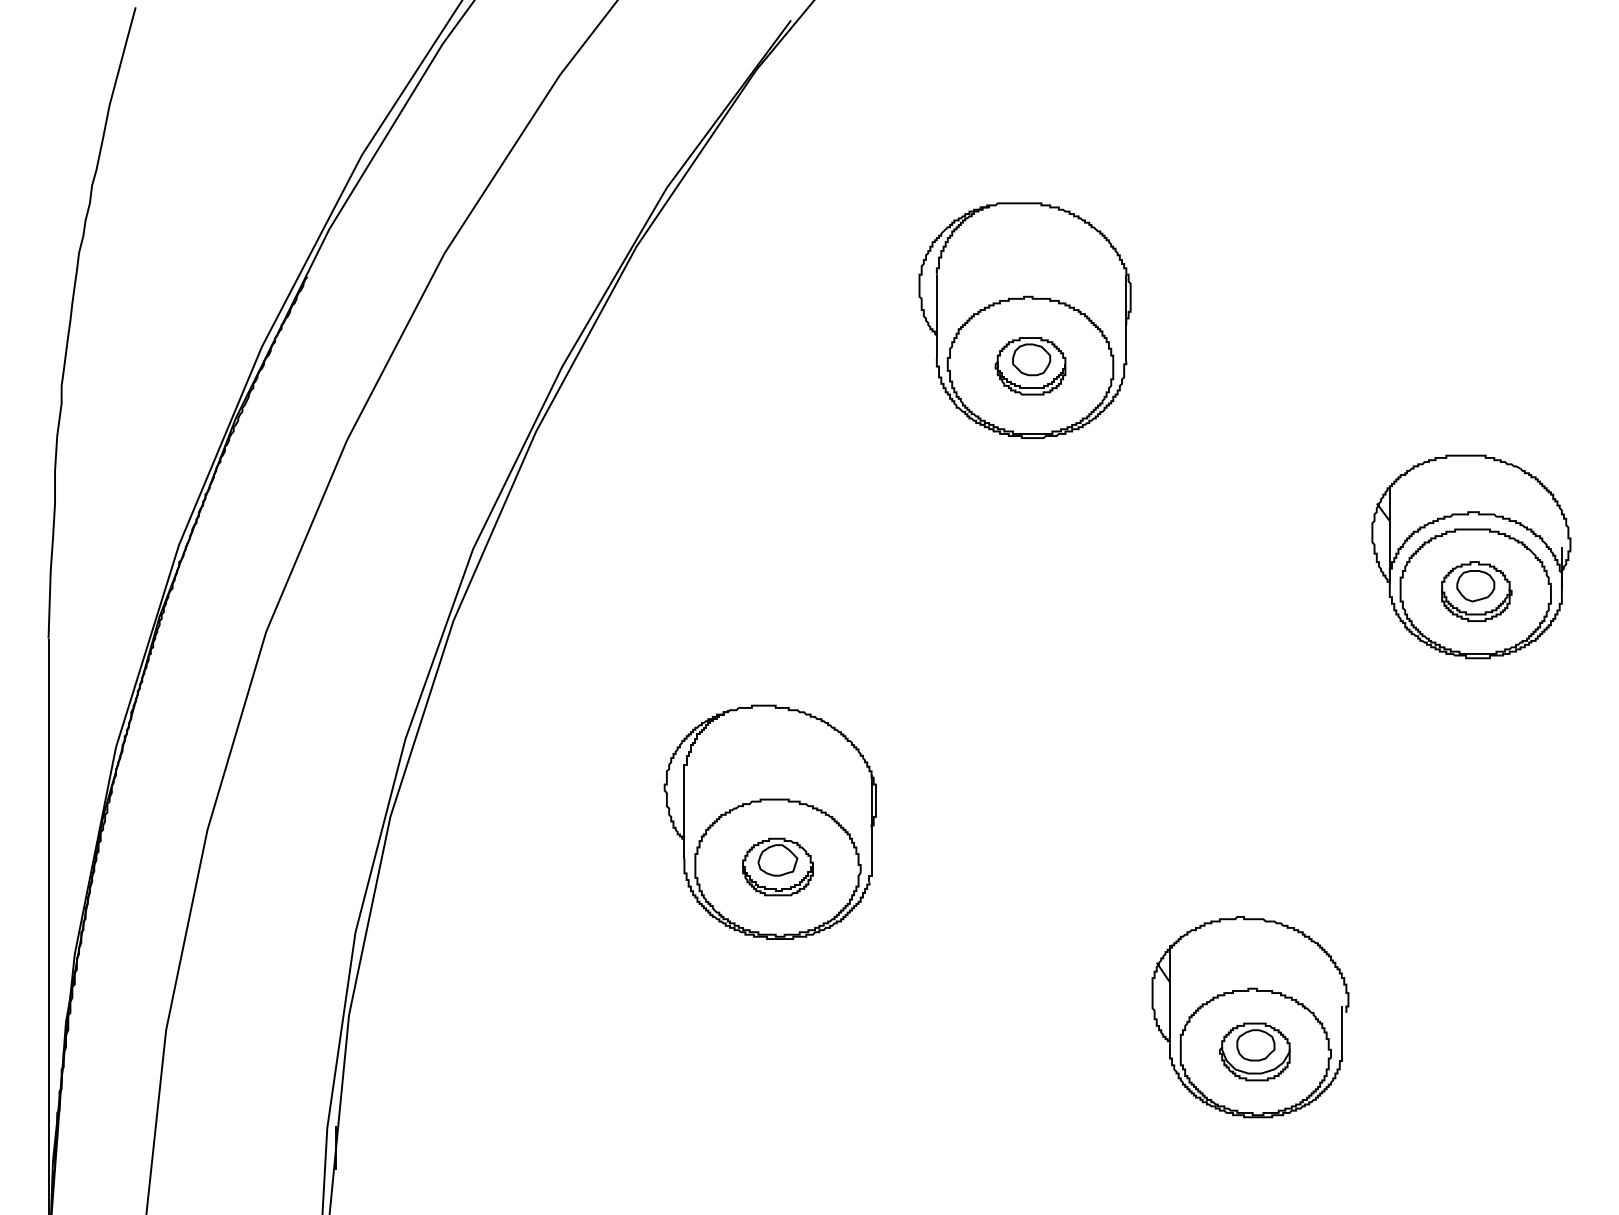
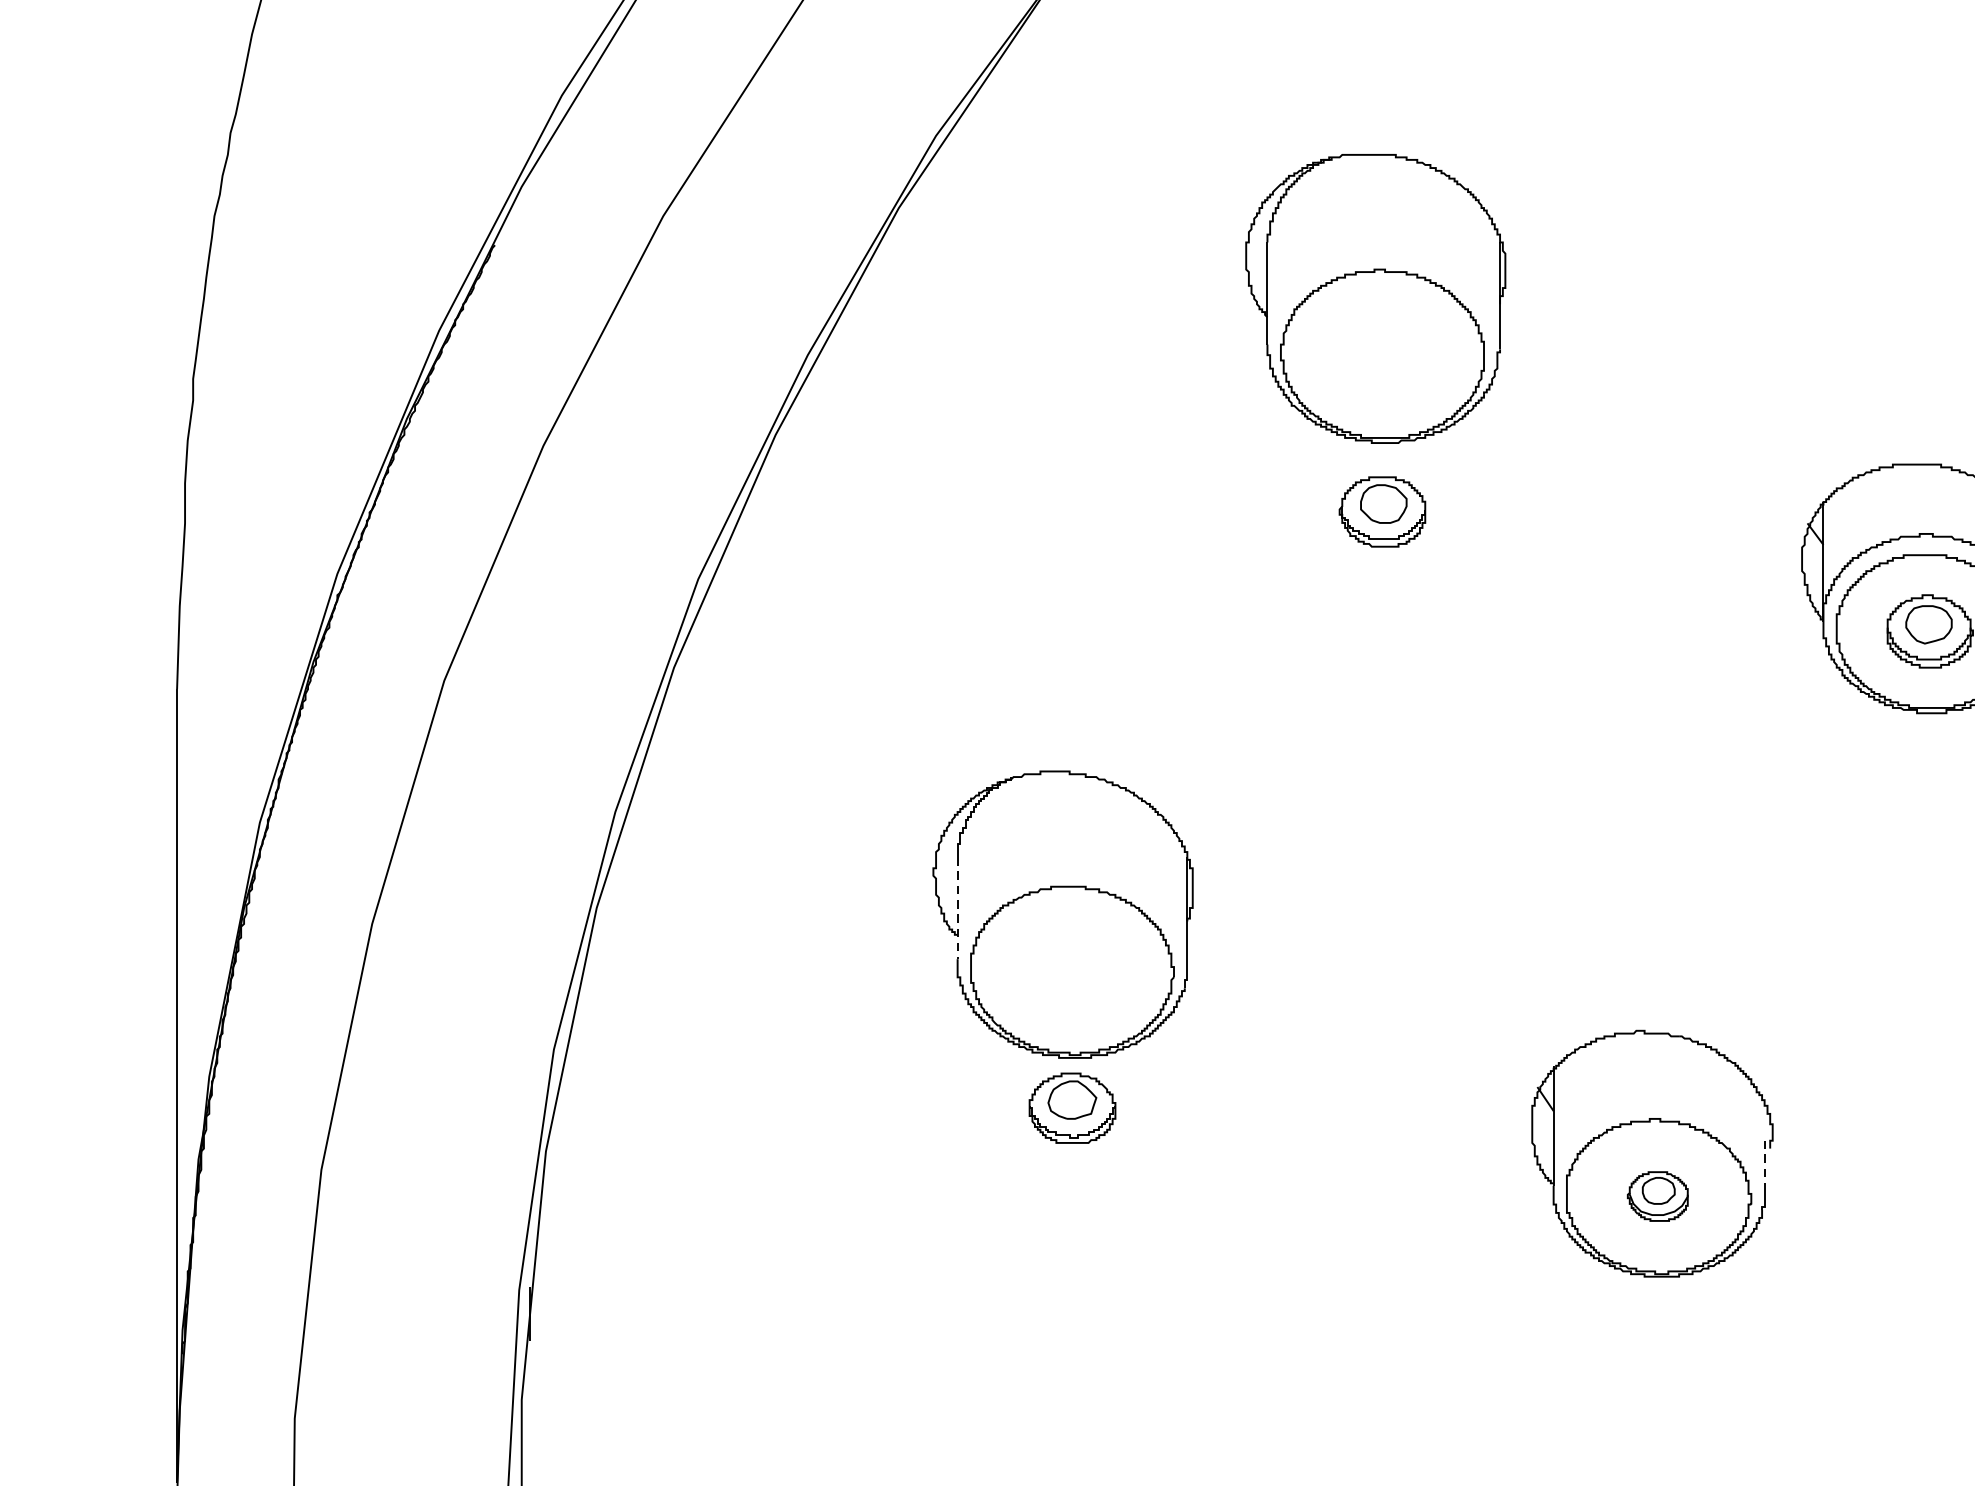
part: (1030, 366) -> (1382, 512), moved
line: (684, 816) -> (957, 907), solid -> dashed
part: (777, 866) -> (1071, 1107), moved
line: (1341, 1027) -> (1764, 1166), solid -> dashed
part: (1254, 1051) -> (1657, 1195), size x0.7

